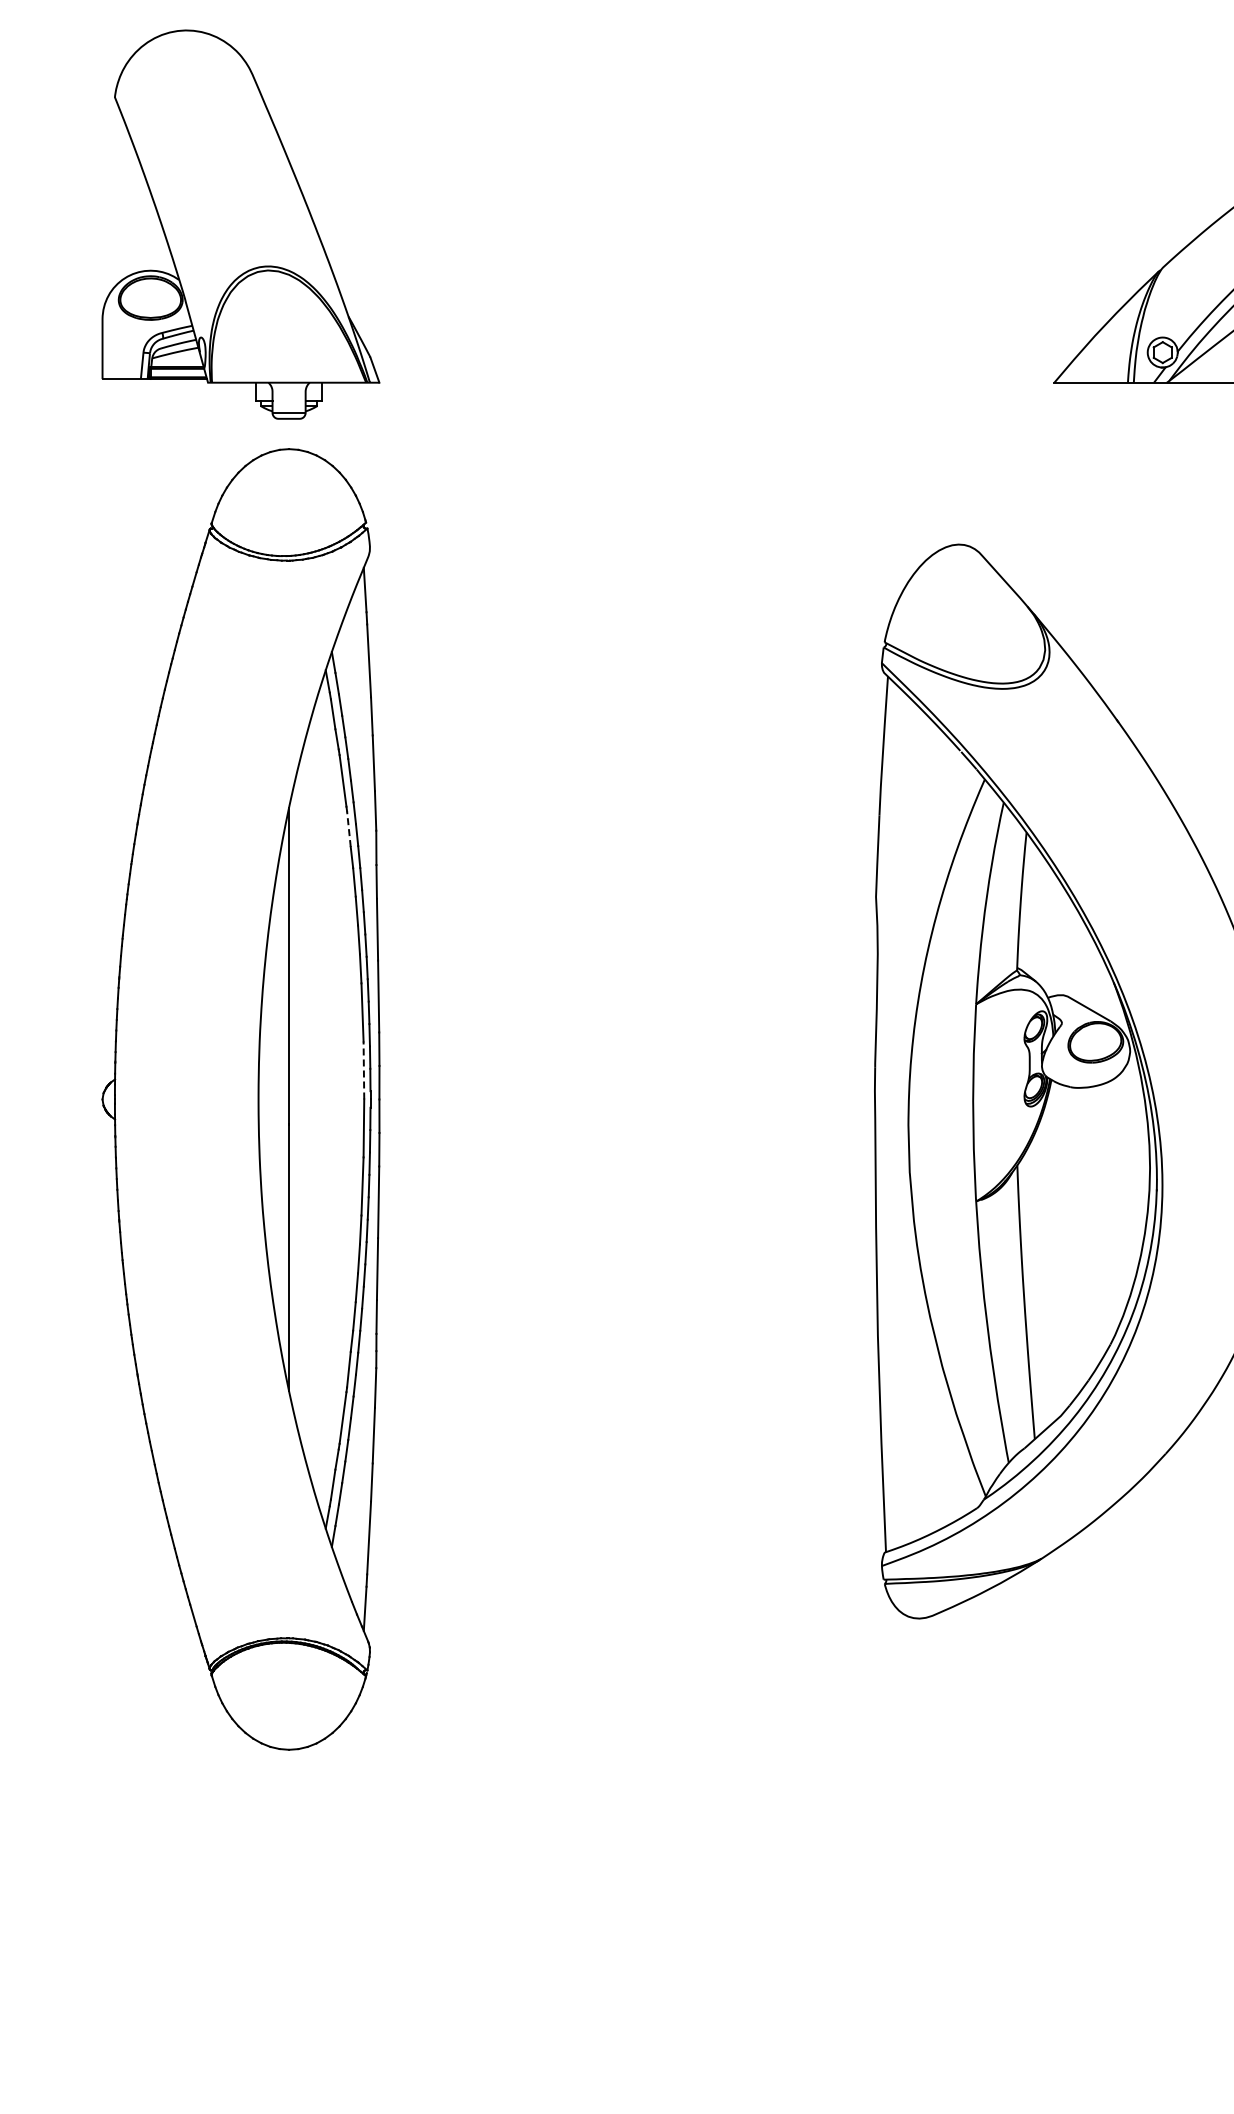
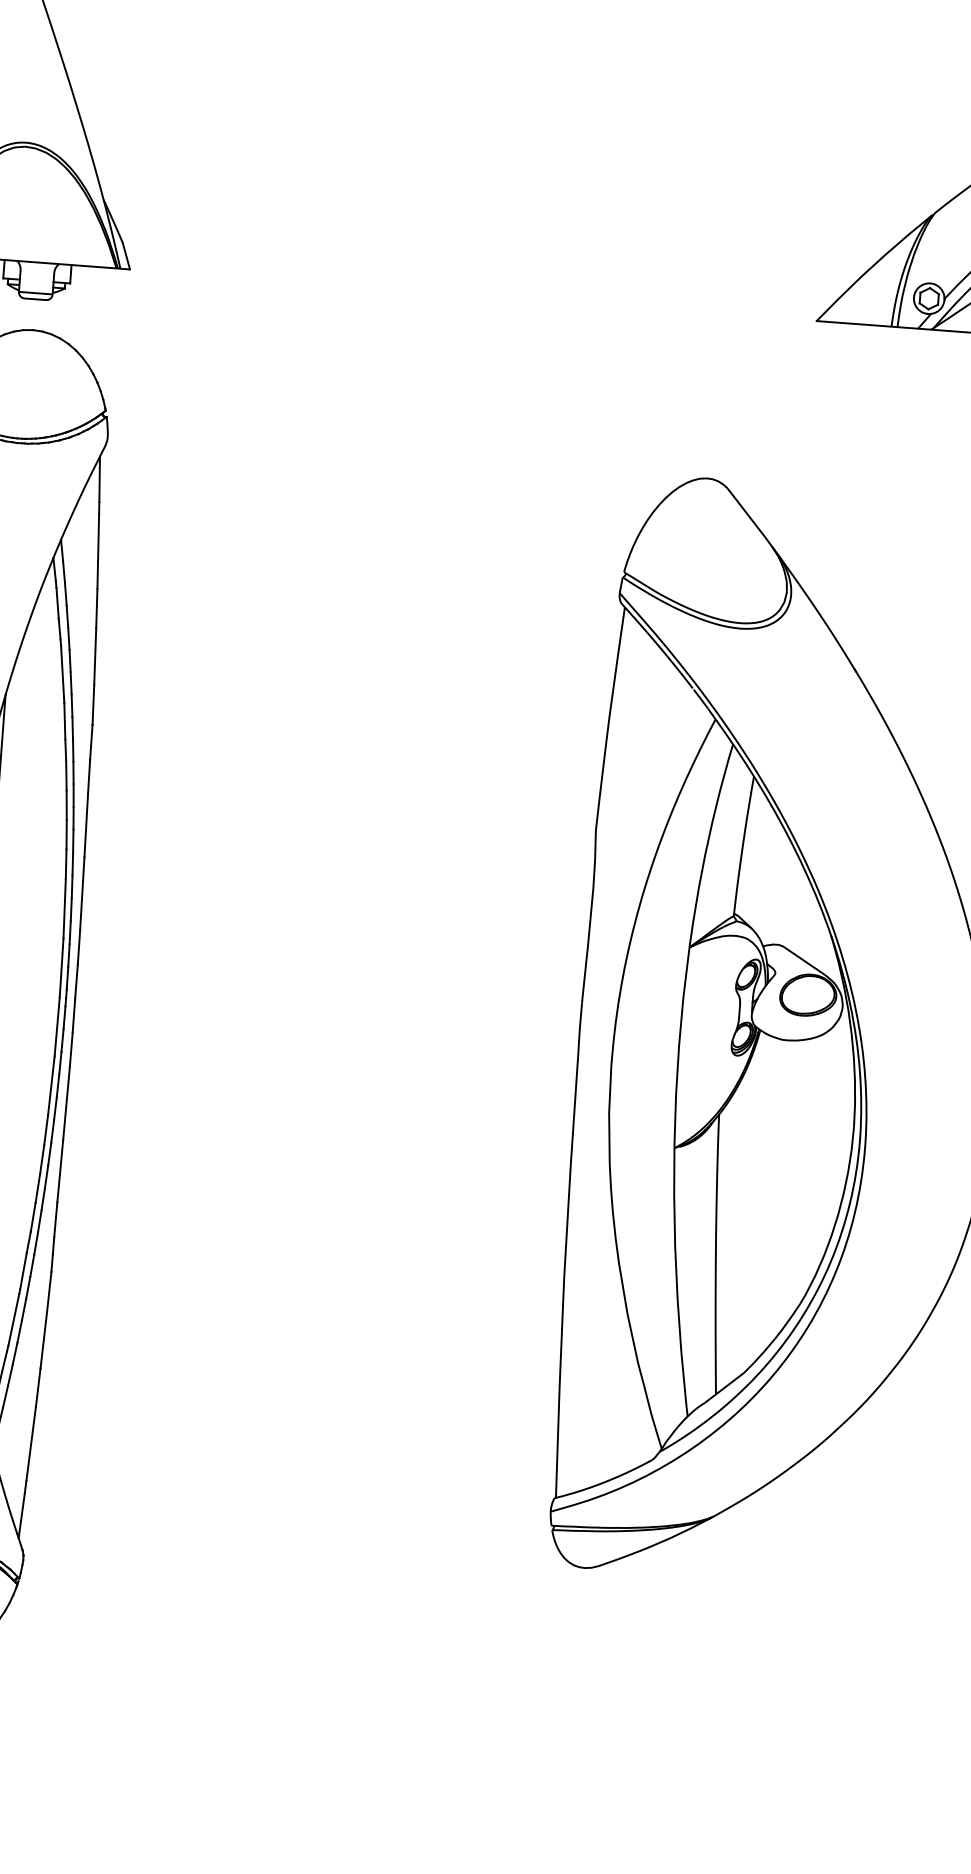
line: (348, 829) -> (64, 721), dashed -> solid
line: (363, 1070) -> (61, 967), dashed -> solid

